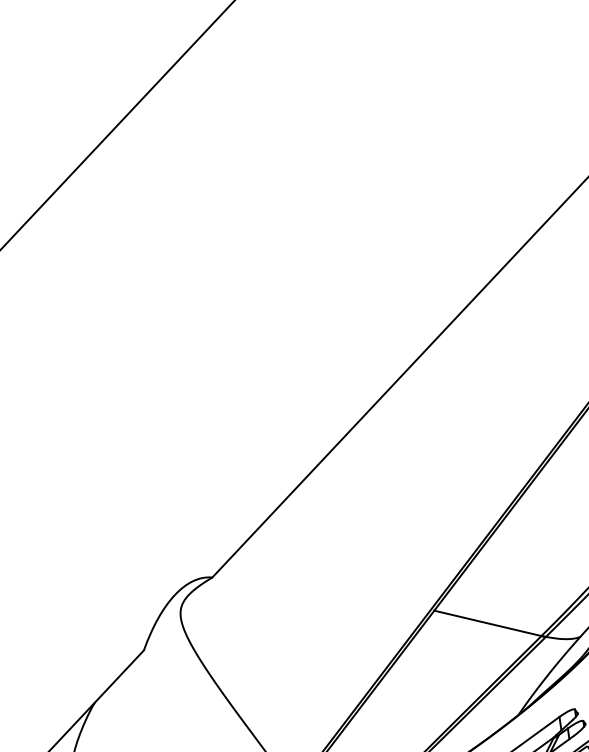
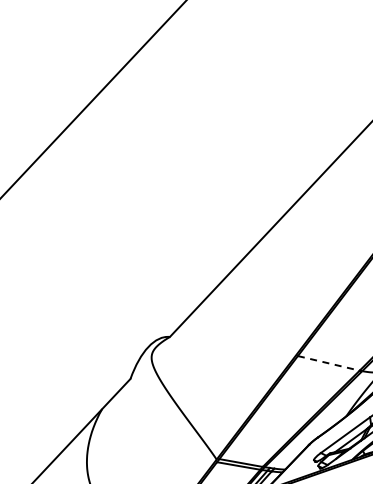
line: (487, 623) -> (328, 363), solid -> dashed

